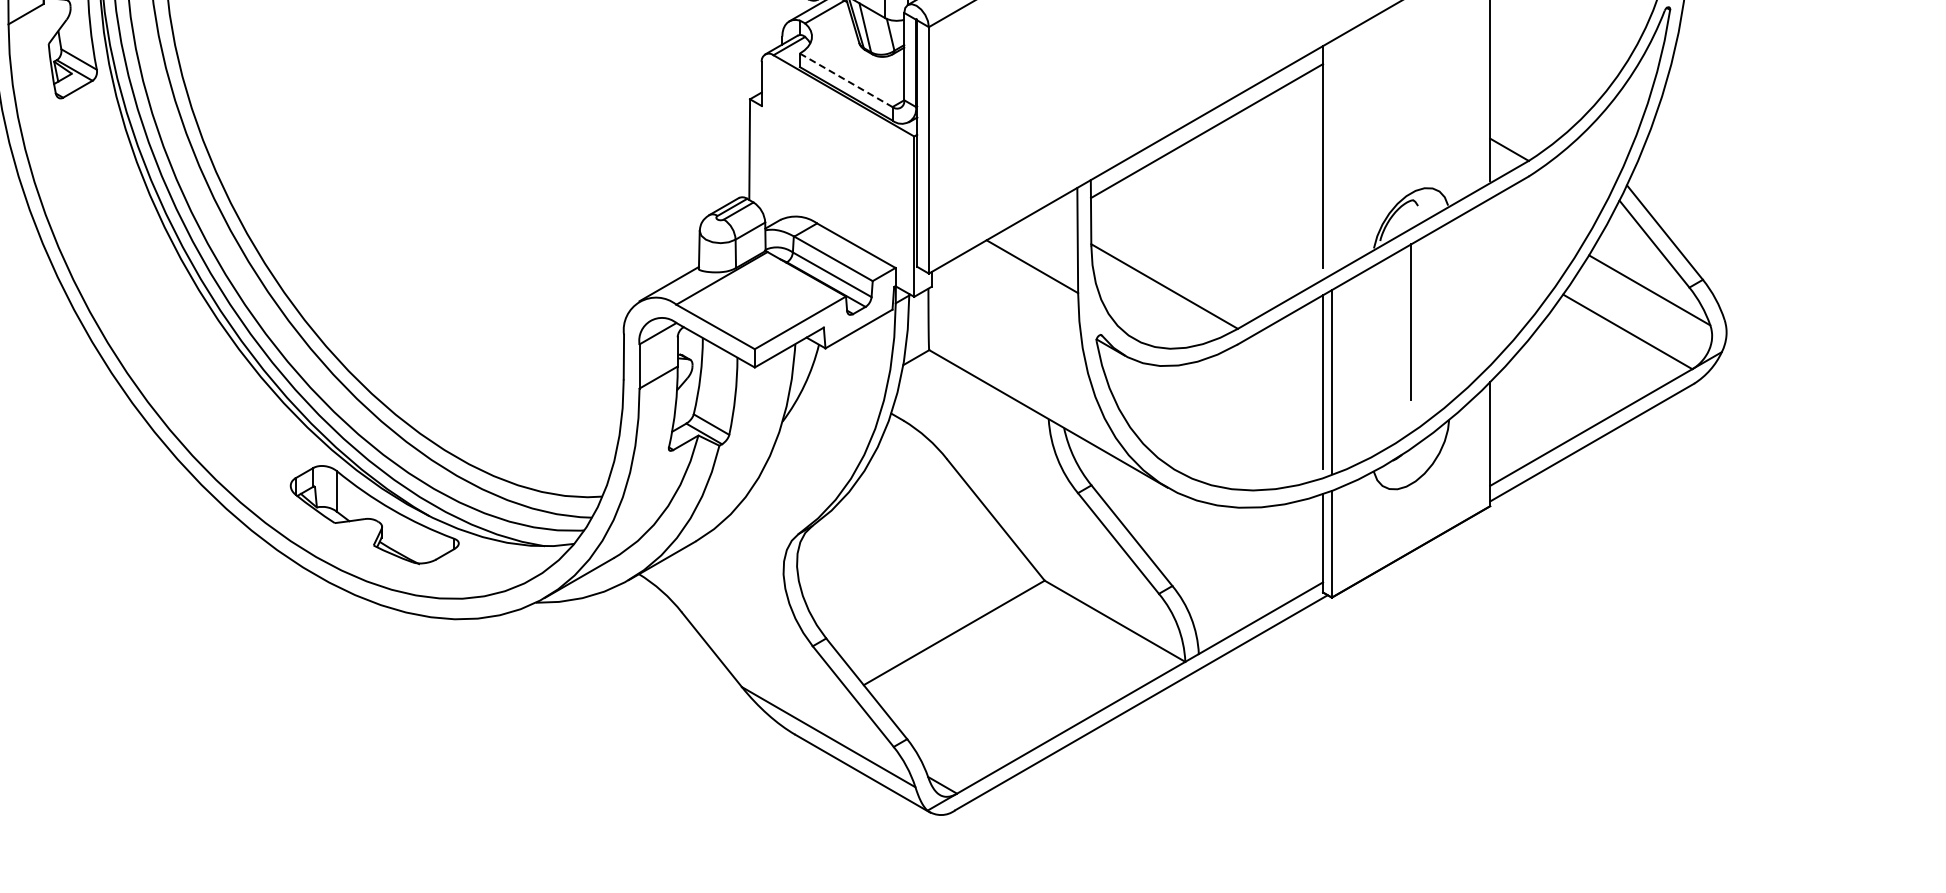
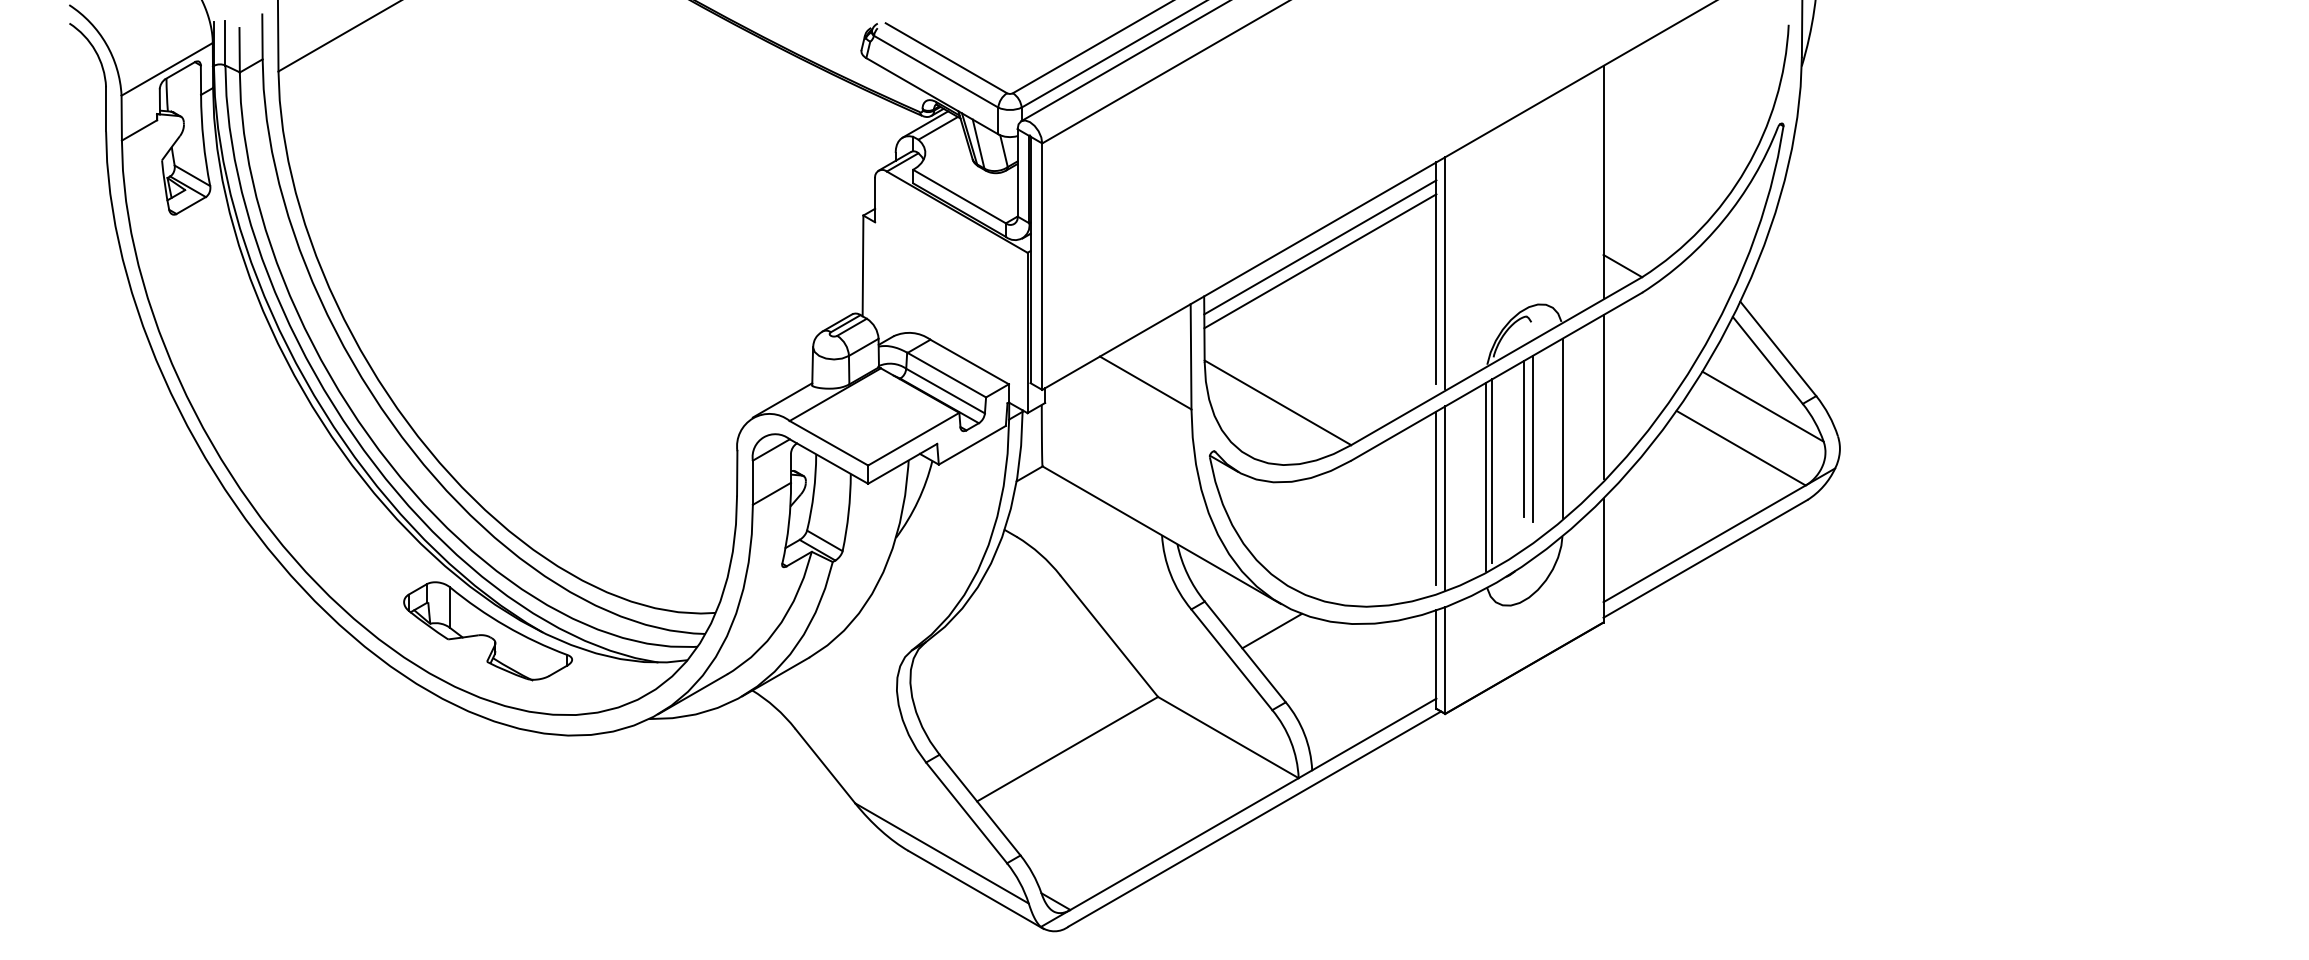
line: (847, 80) -> (960, 196), dashed -> solid
line: (1207, 145) -> (1320, 261), added
line: (1332, 157) -> (1445, 273), added
line: (1490, 281) -> (1603, 397), added
line: (1449, 312) -> (1562, 428), added
line: (1420, 322) -> (1533, 438), added
line: (1379, 354) -> (1492, 470), added
line: (1373, 360) -> (1486, 476), added
line: (1158, 514) -> (1271, 630), added

